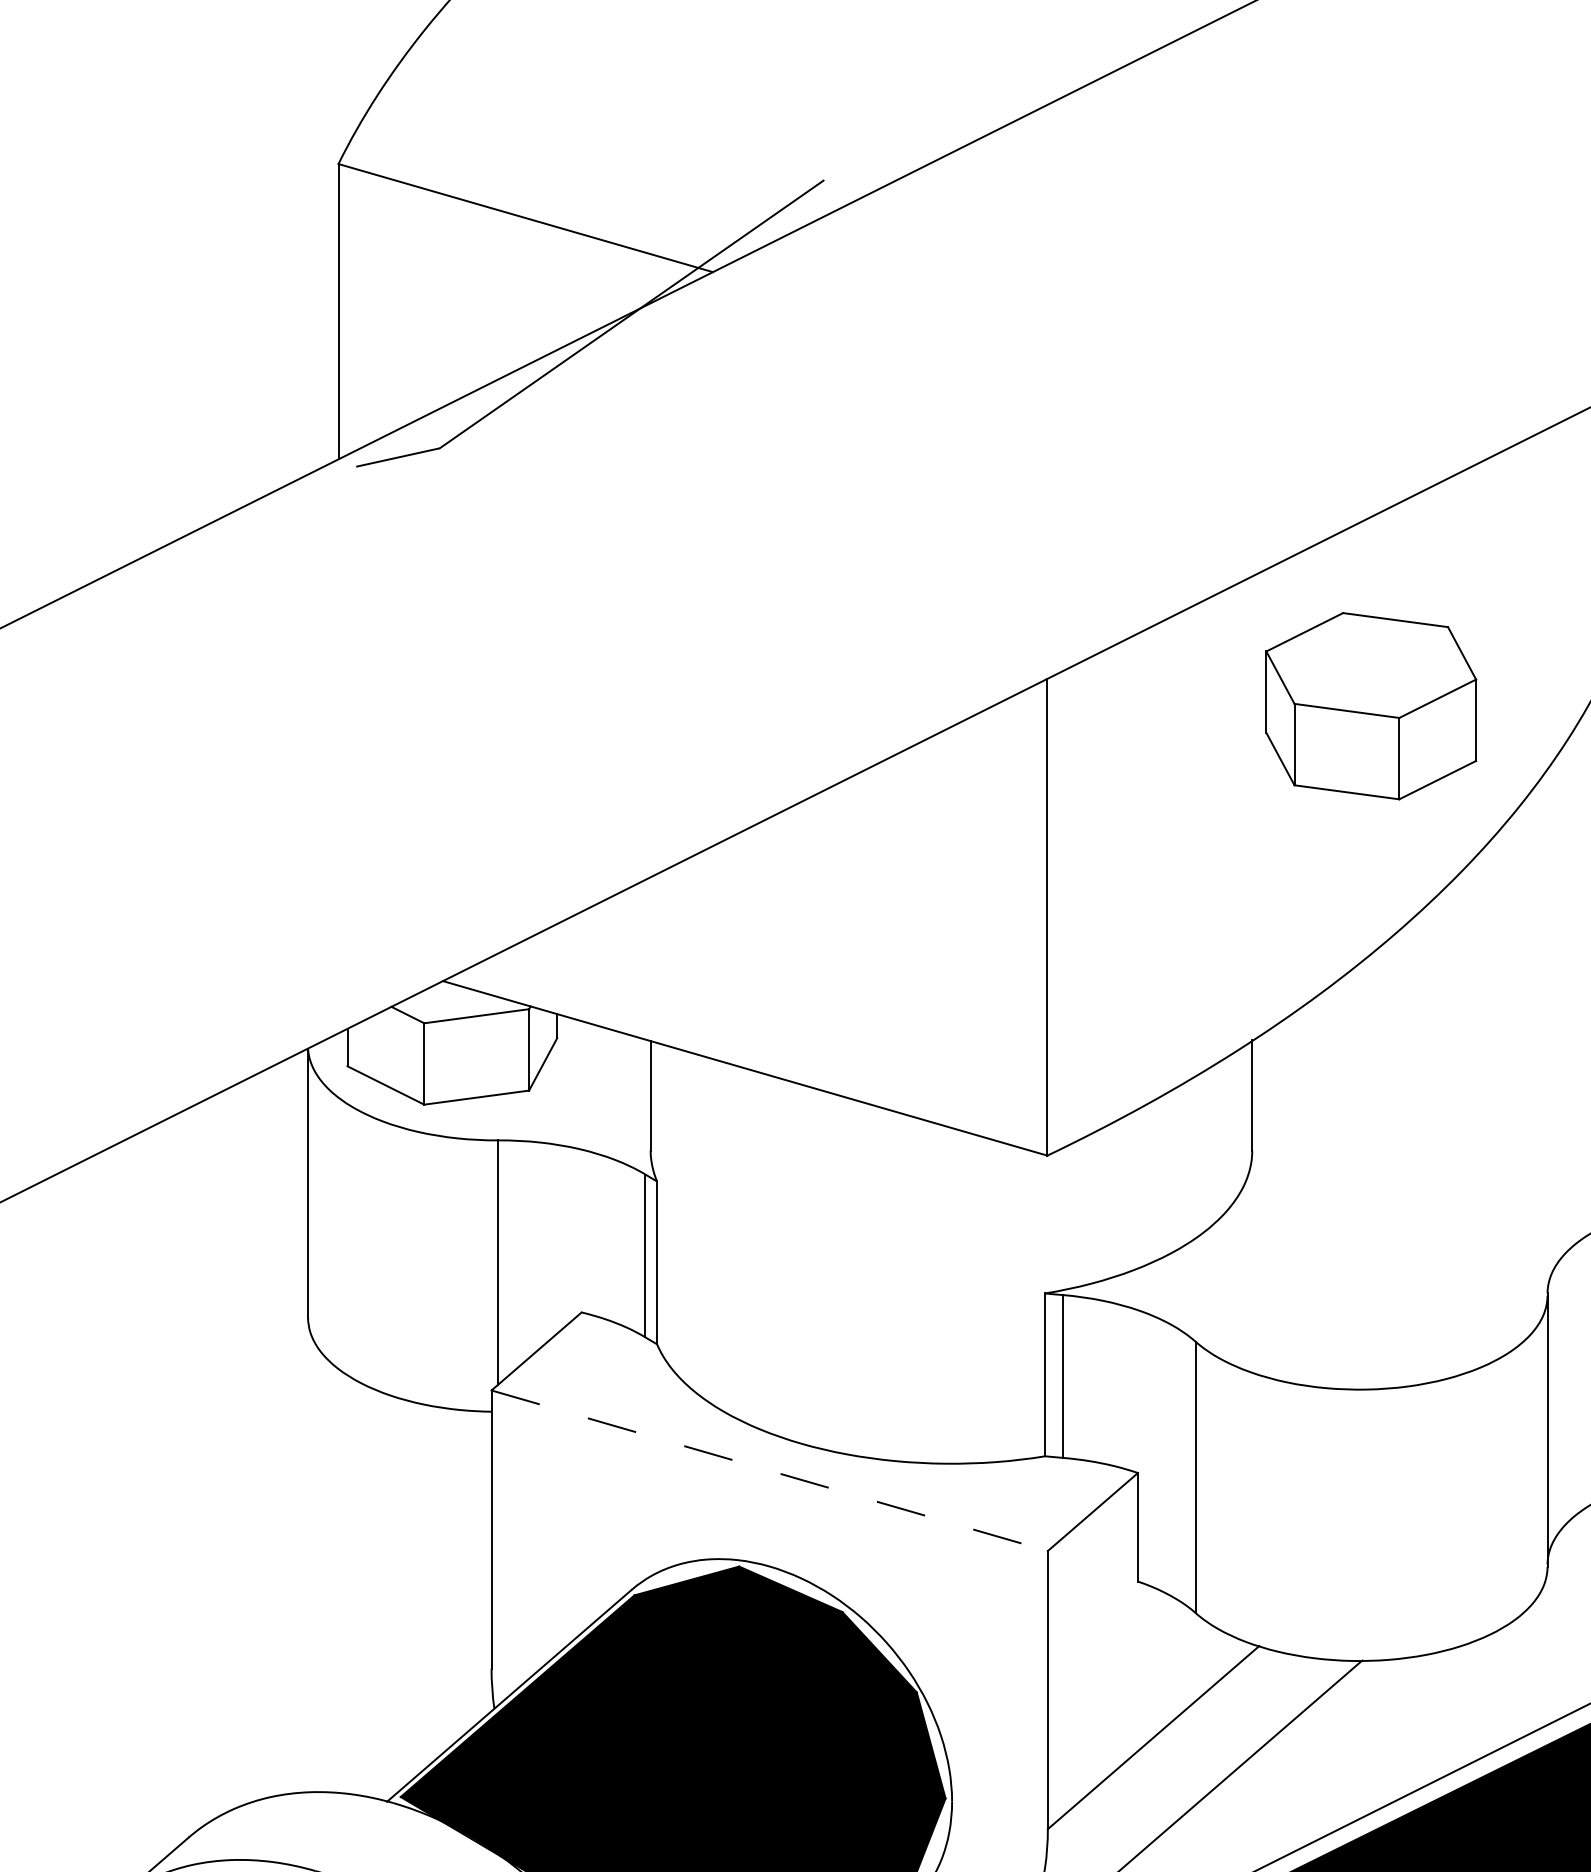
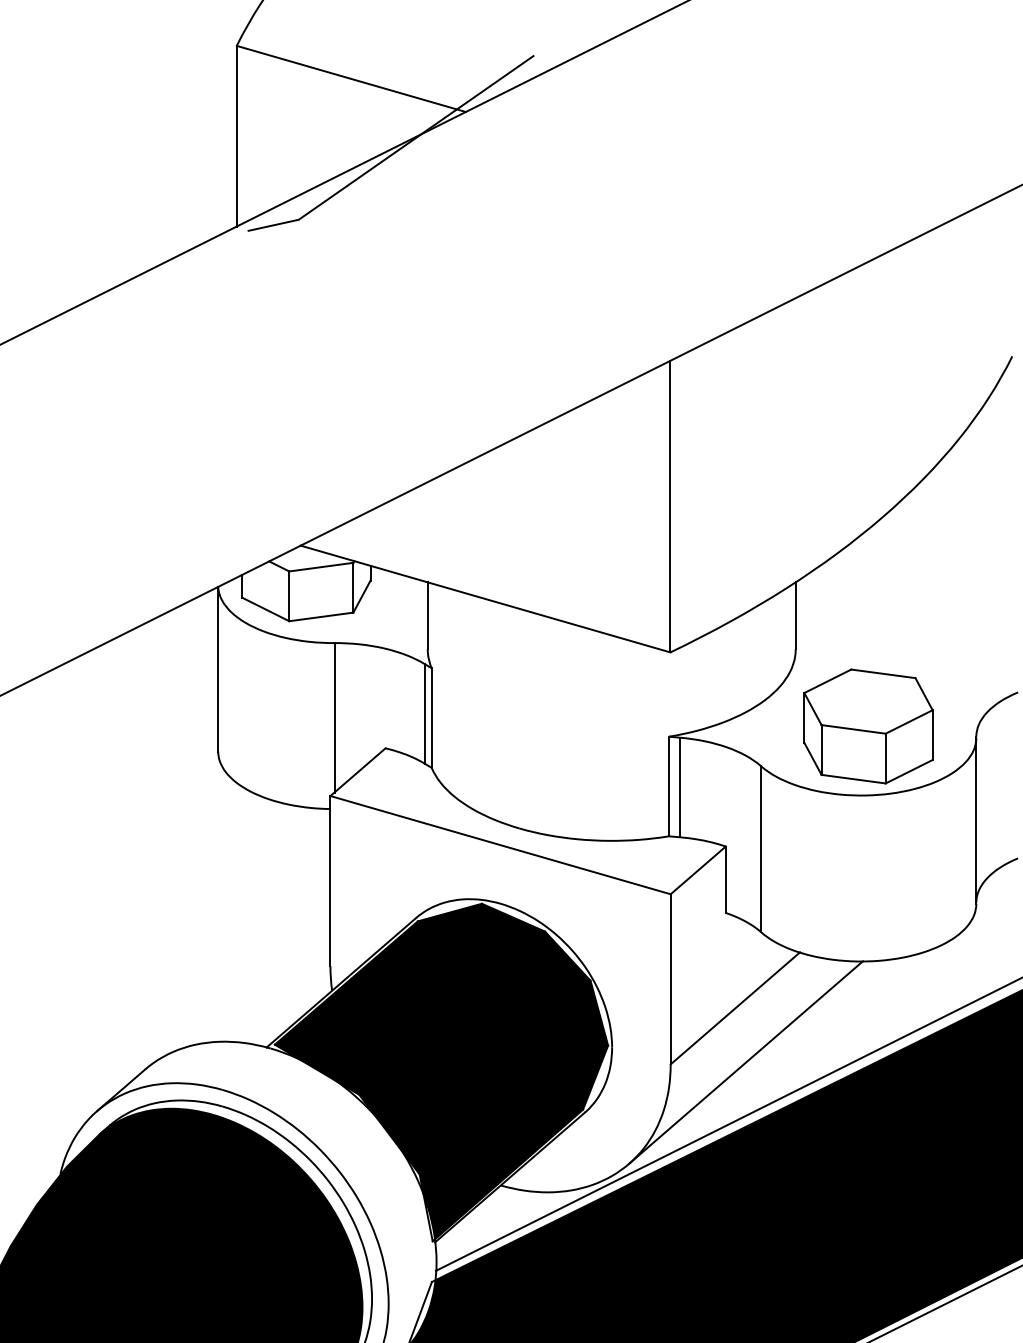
part: (1371, 706) -> (868, 726), moved
line: (771, 1471) -> (501, 845), dashed -> solid

